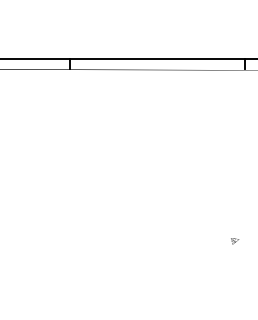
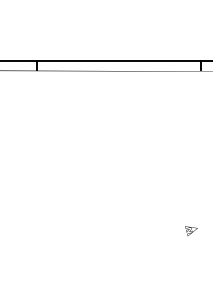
part: (235, 241) -> (191, 231), size x1.6

